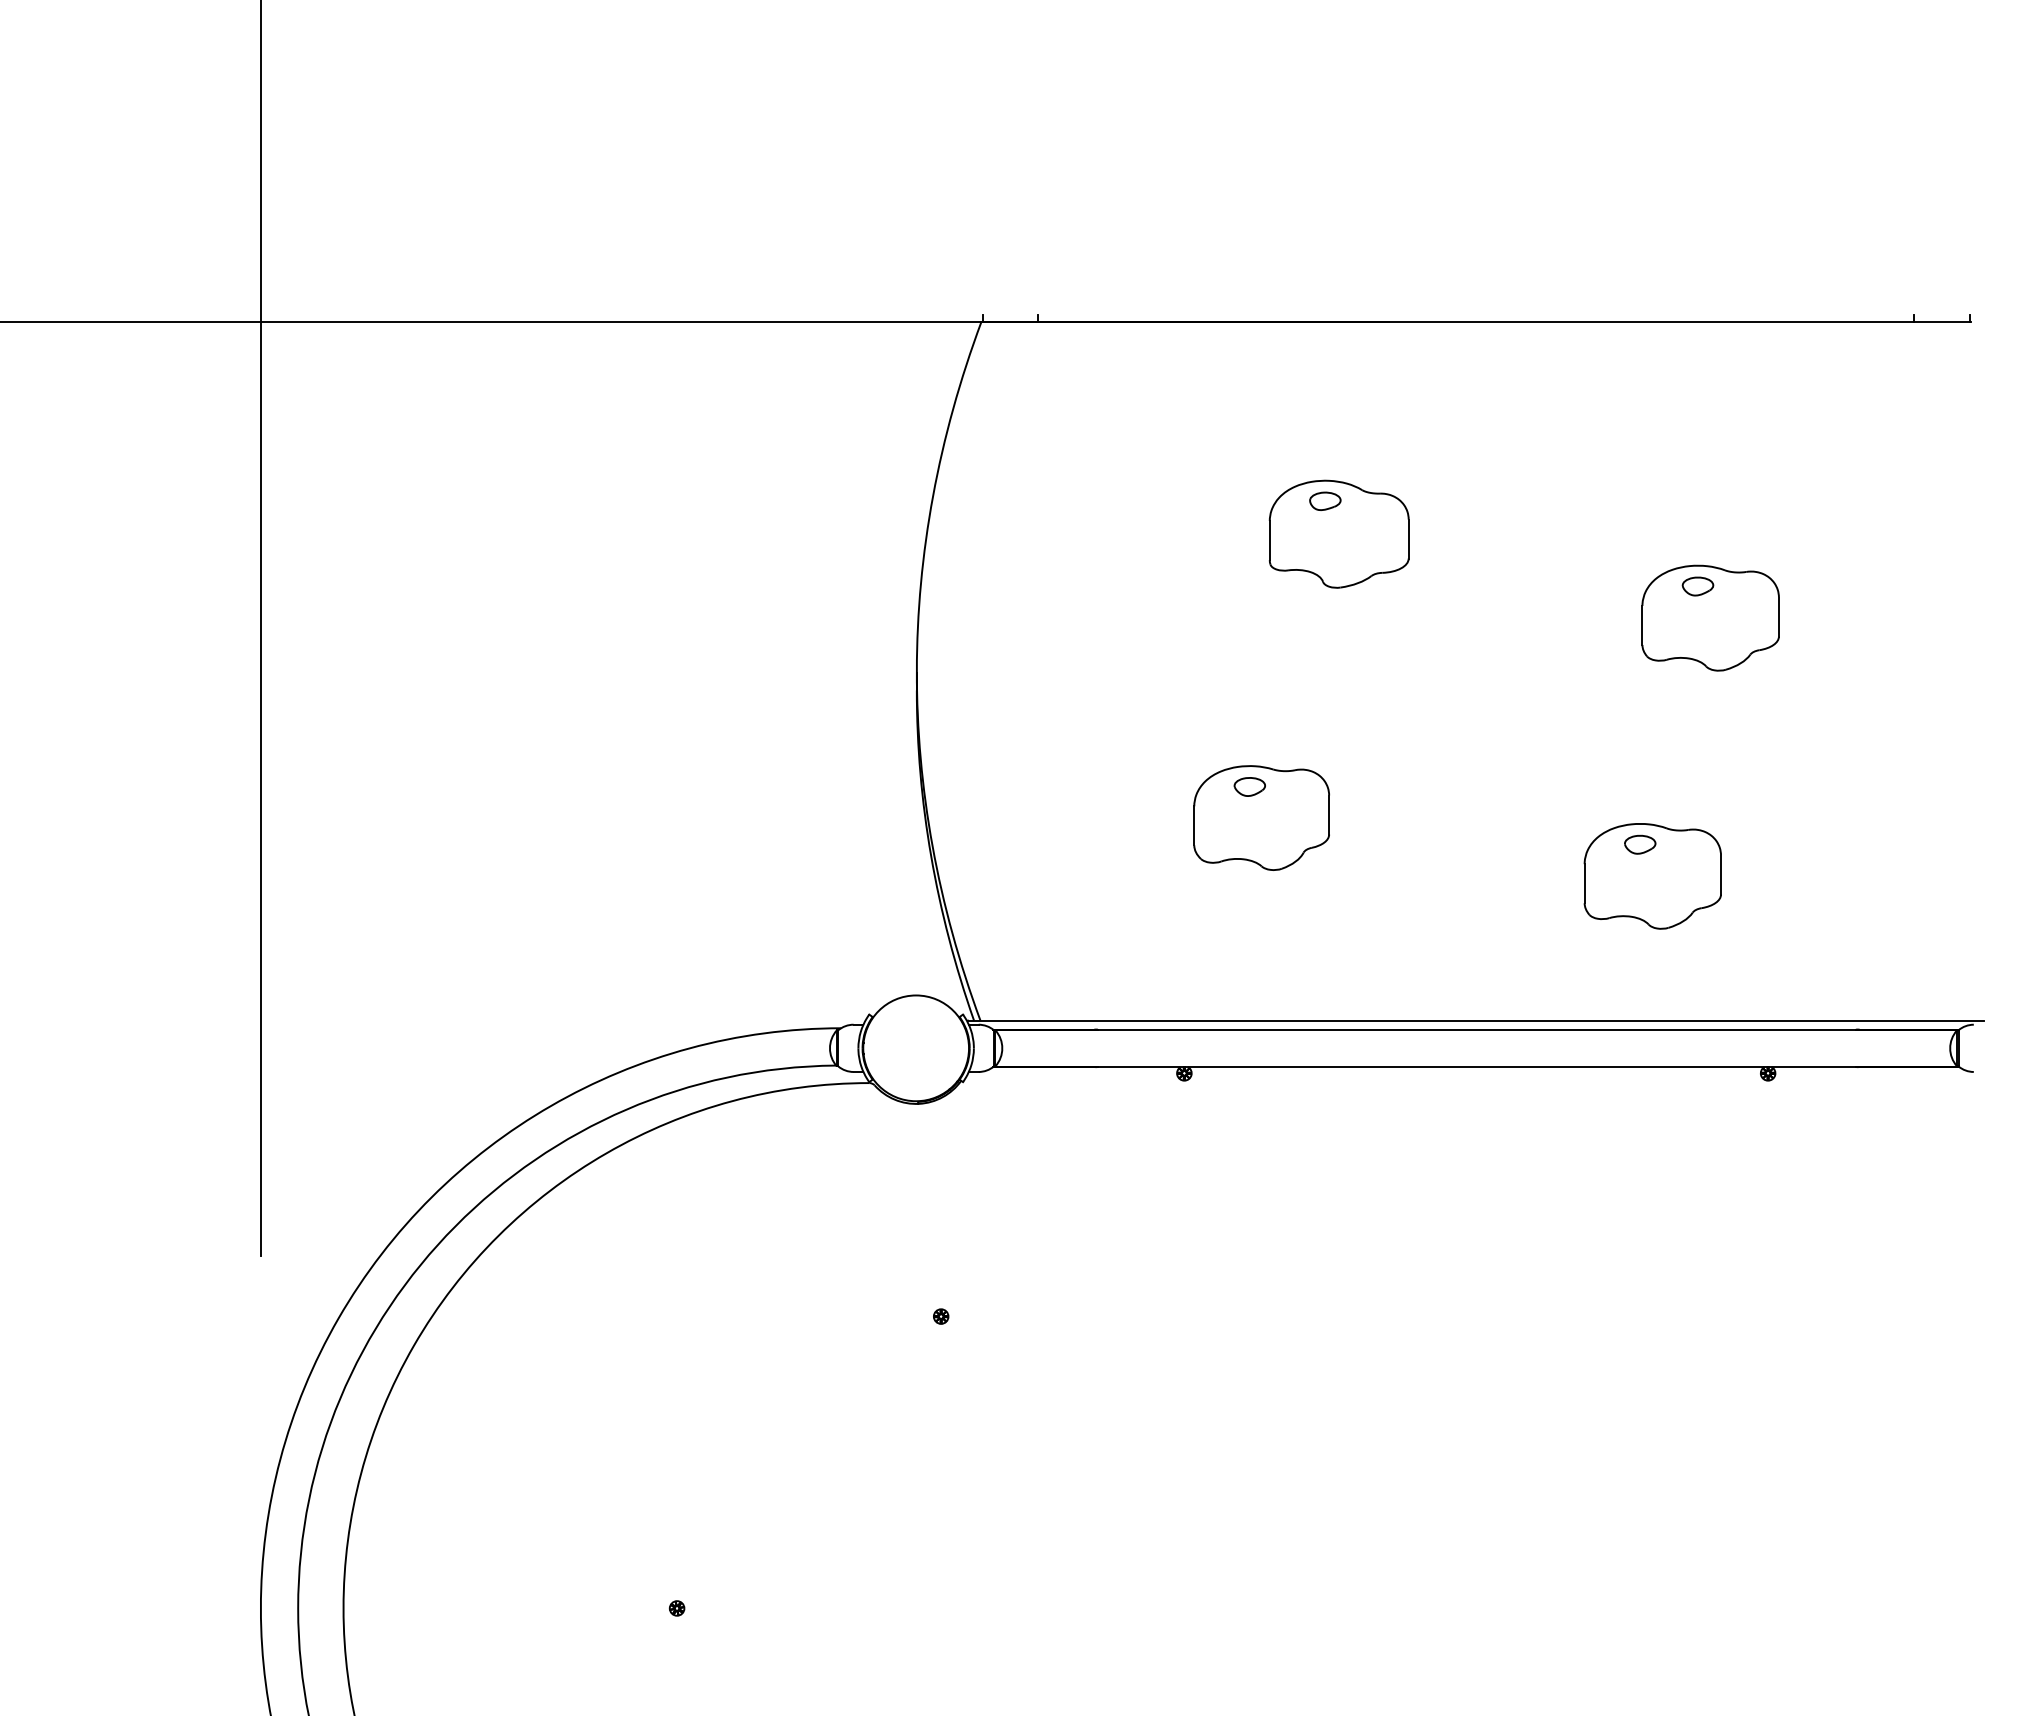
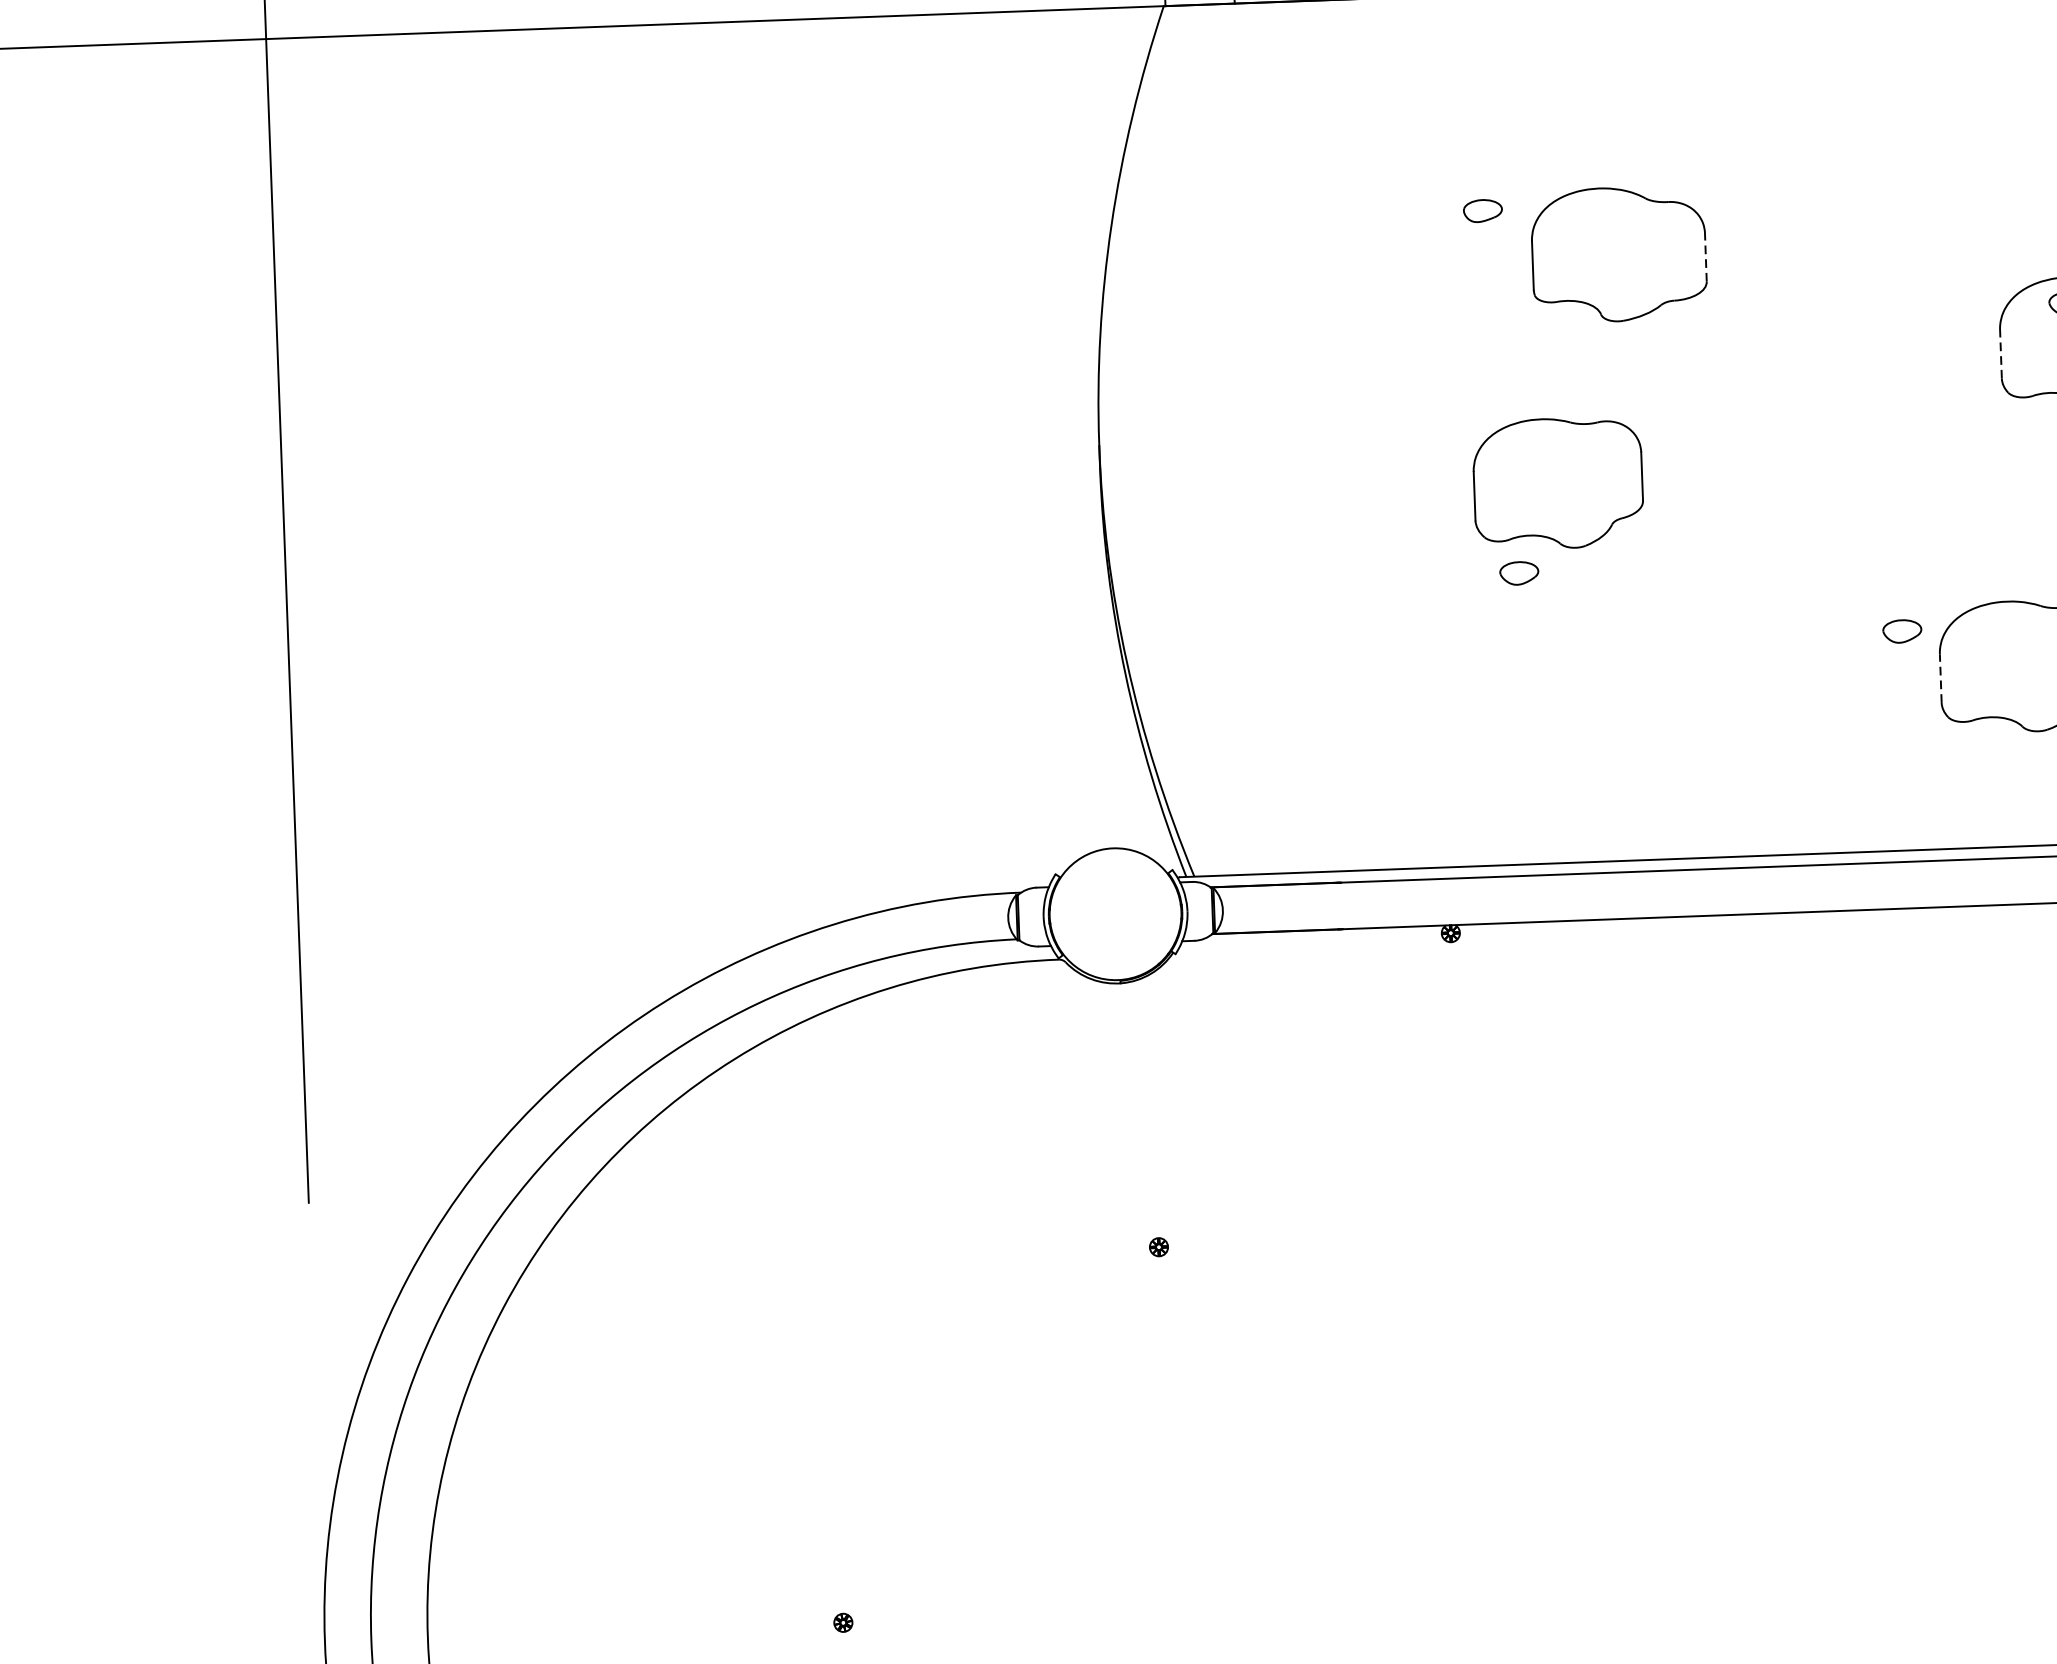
part: (1325, 500) -> (1483, 209), moved
line: (1408, 539) -> (1705, 257), solid -> dashed
line: (1642, 625) -> (2001, 354), solid -> dashed
part: (1261, 817) -> (1557, 482), moved
part: (1640, 844) -> (1902, 631), moved
line: (1584, 883) -> (1940, 678), solid -> dashed

